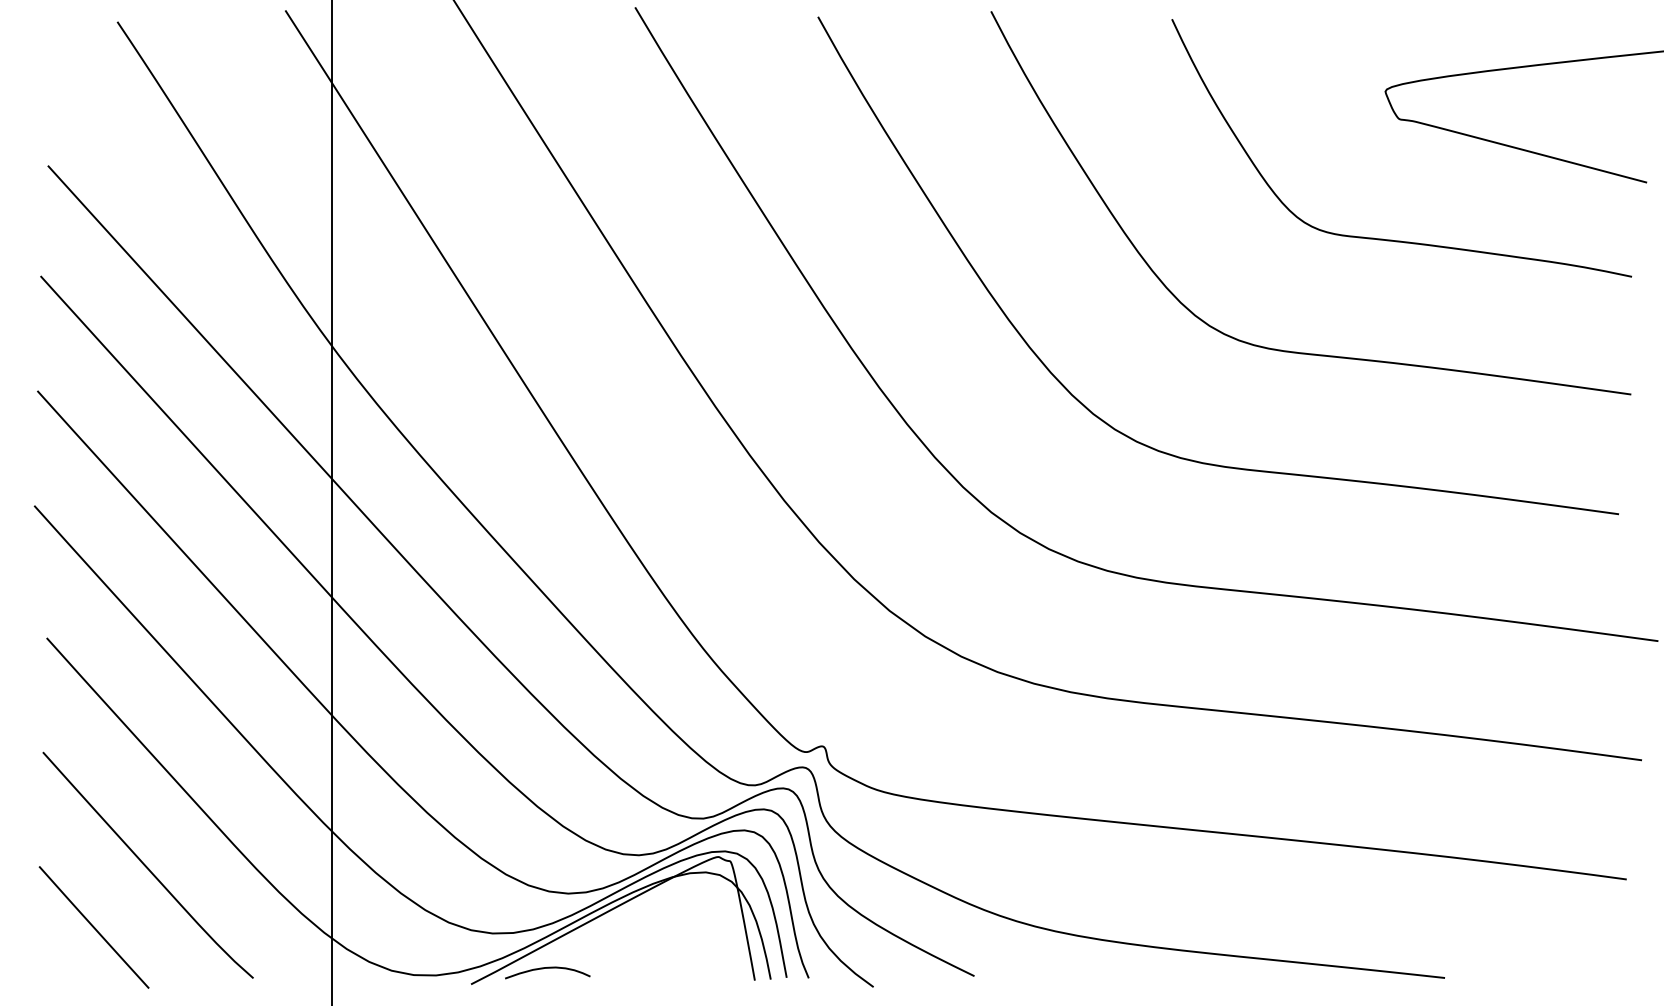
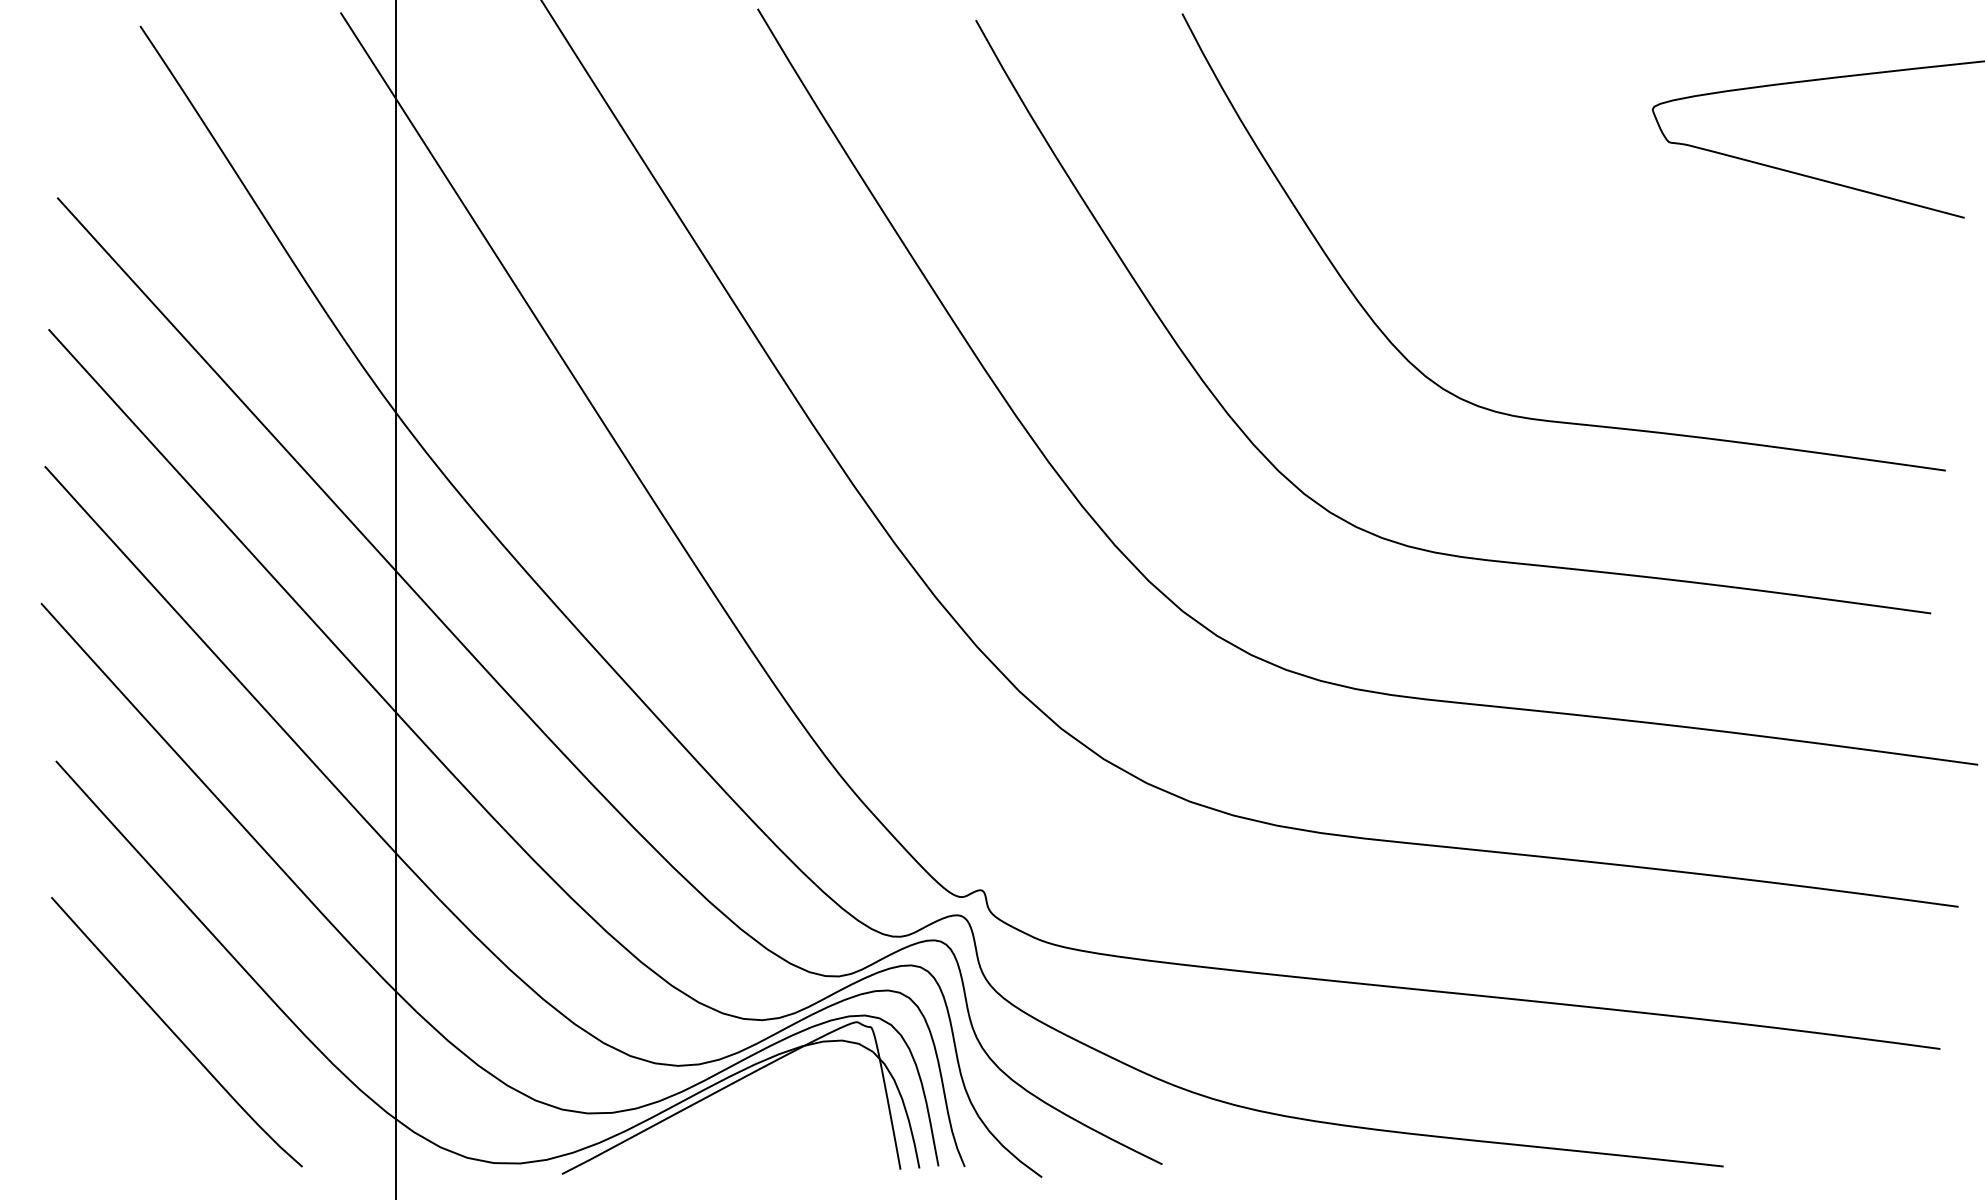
curve: (1392, 239) -> (1661, 285), removed
line: (93, 927) -> (111, 1106), removed
curve: (547, 968) -> (653, 1155), removed

